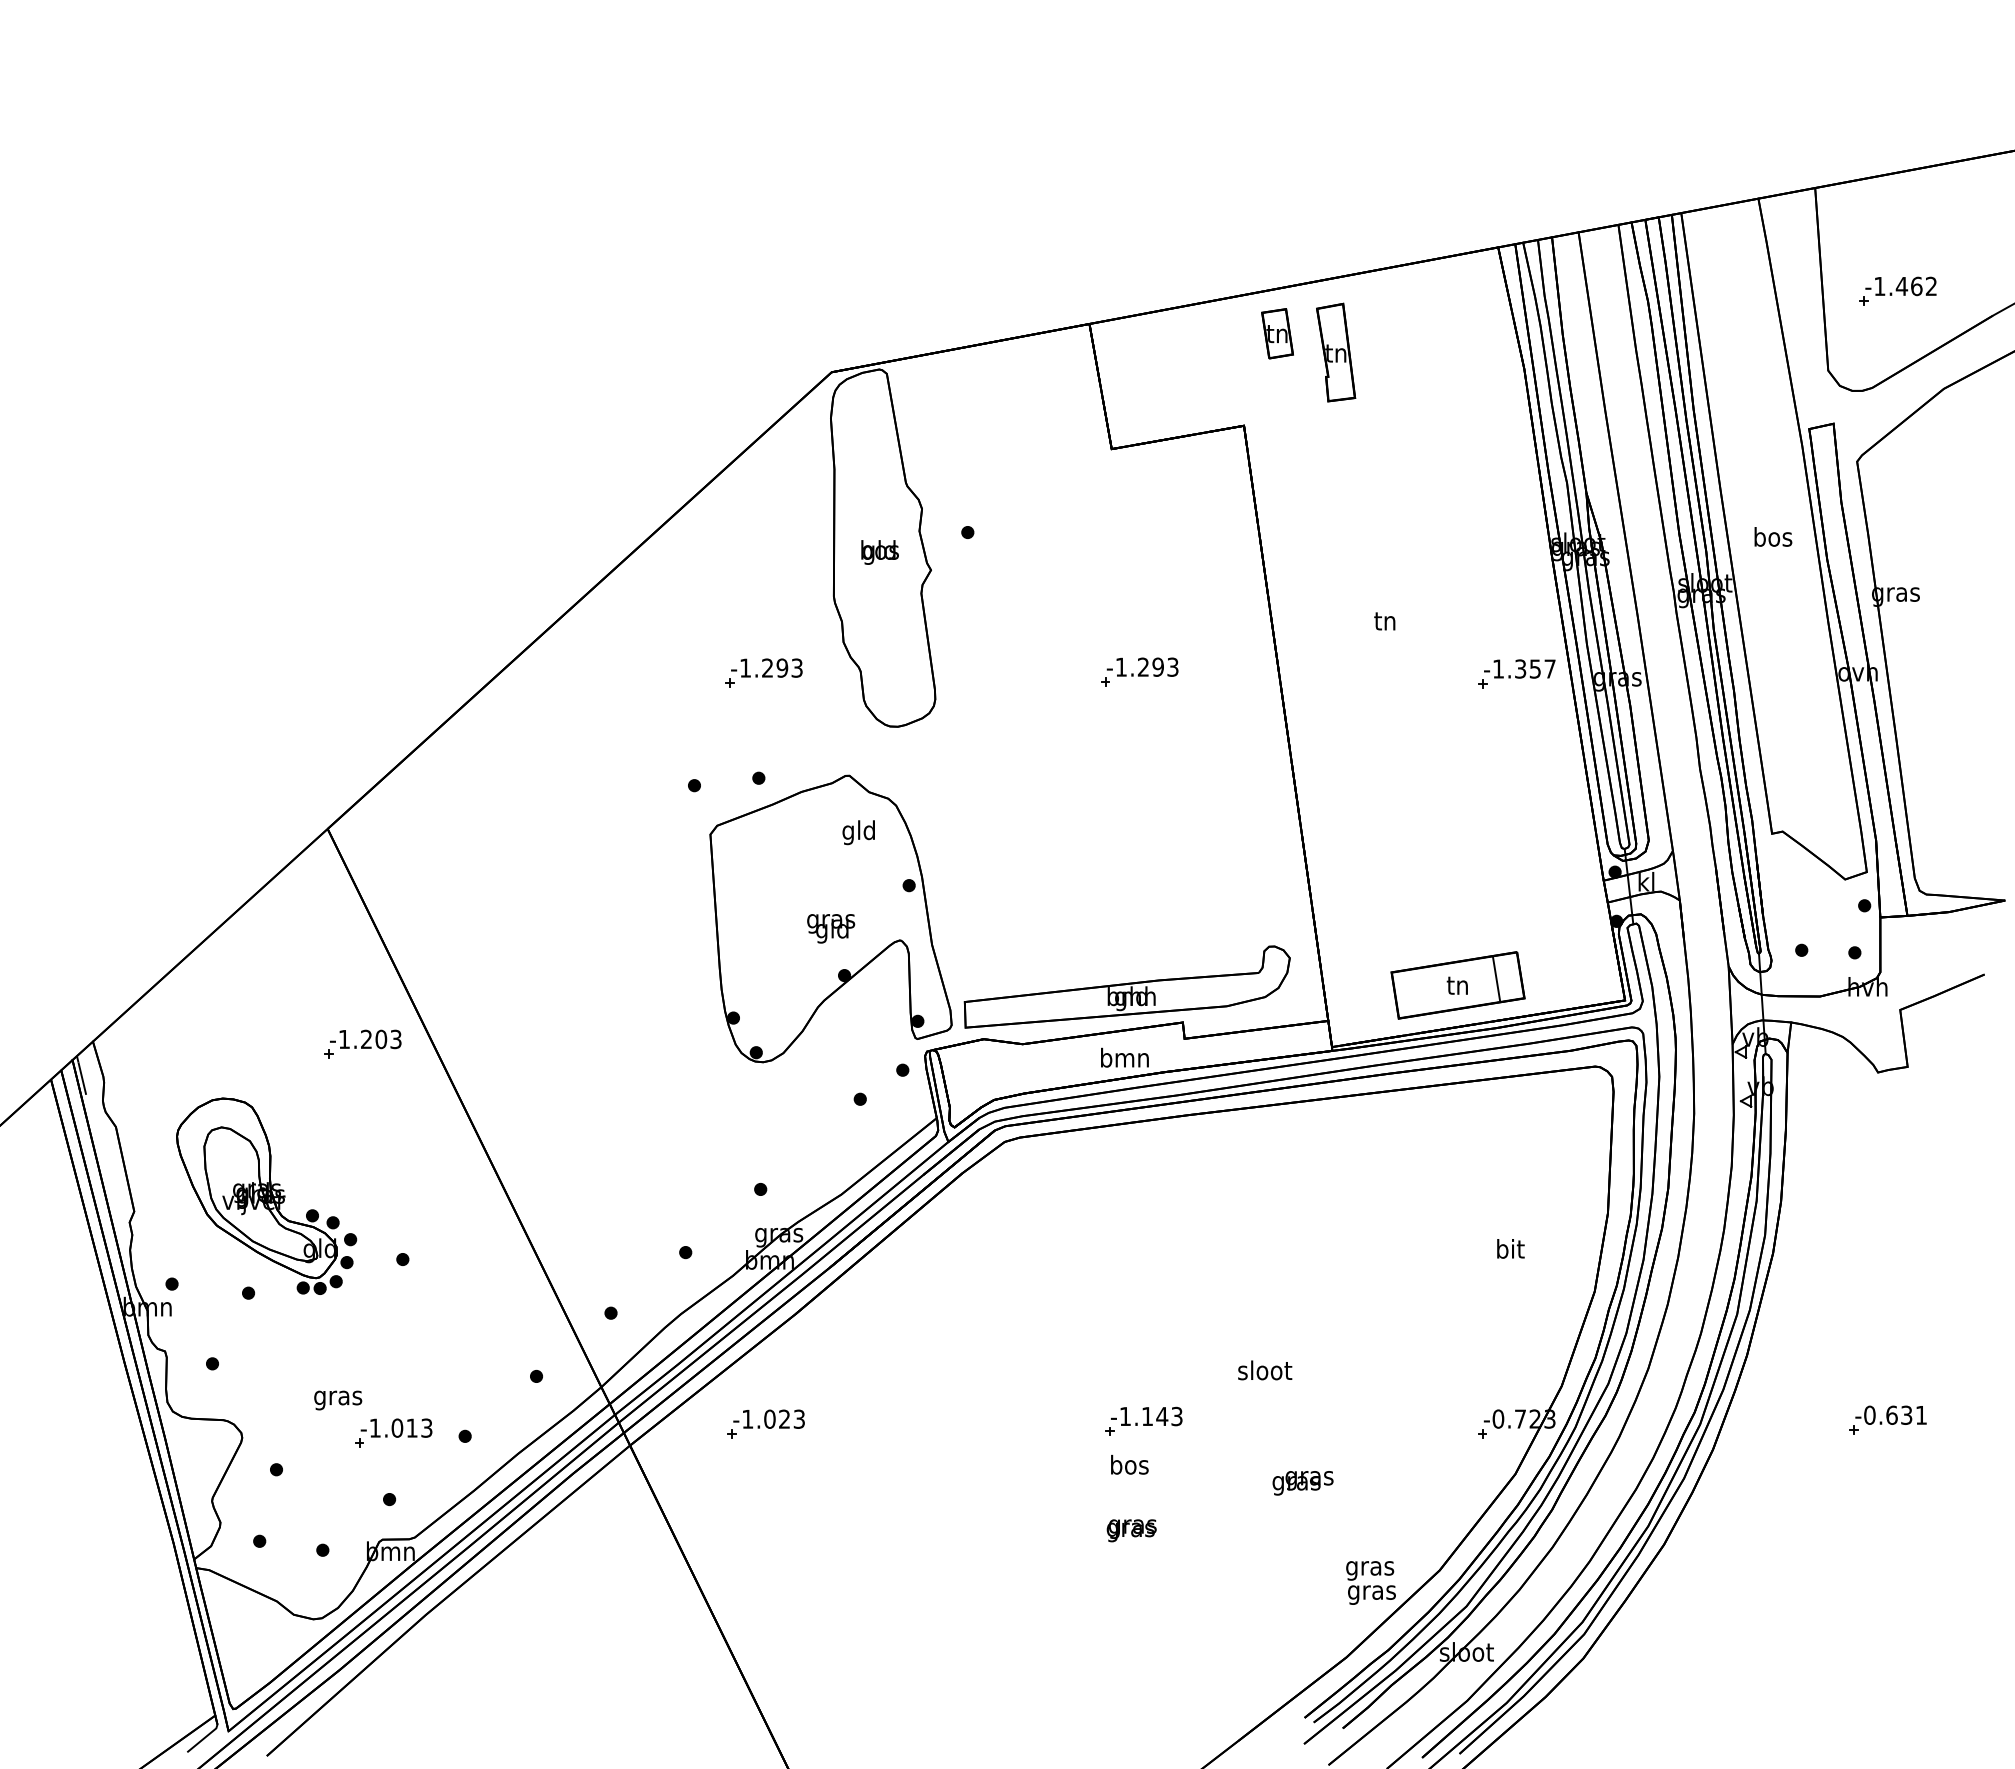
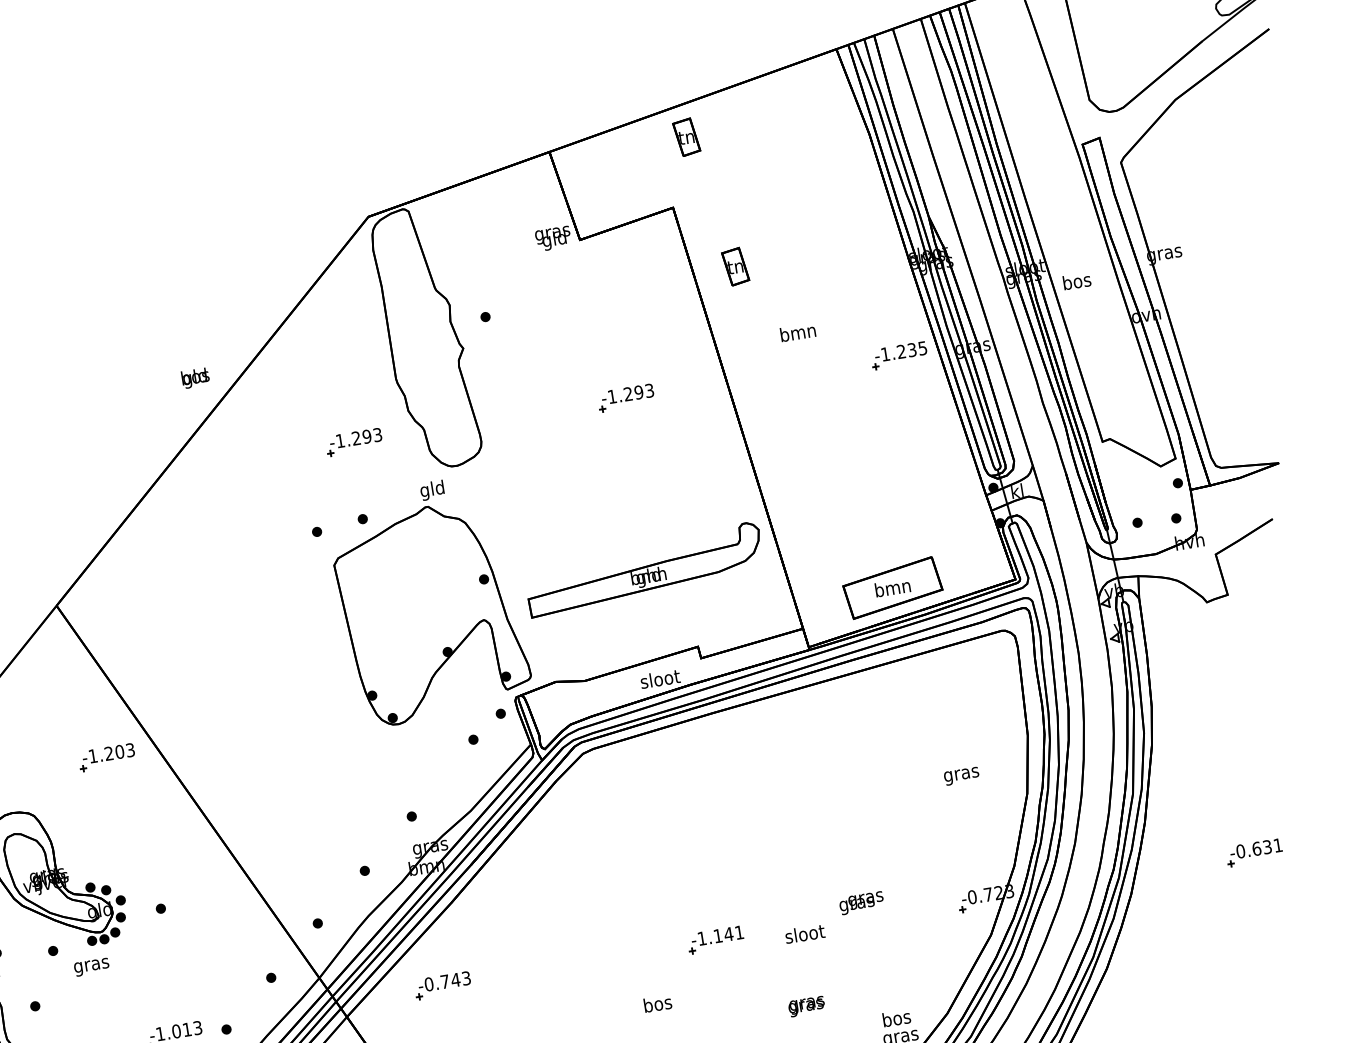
part: (1897, 290) -> (1130, 34), removed
part: (1336, 352) -> (731, 144), removed
part: (1315, 518) -> (735, 266), added
text: (1773, 536) -> (1077, 280), moved
text: (879, 552) -> (195, 378), moved
text: (1385, 620) -> (798, 332), tn -> bmn
text: (1535, 668) -> (912, 349), -1.357 -> -1.235
text: (858, 832) -> (432, 490), moved
text: (831, 928) -> (553, 238), moved
line: (1496, 978) -> (919, 578), removed
text: (1457, 985) -> (892, 588), tn -> bmn
part: (1126, 986) -> (643, 569), moved
text: (1125, 1057) -> (660, 678), bmn -> sloot
text: (1510, 1251) -> (961, 774), bit -> gras
text: (1265, 1370) -> (805, 933), moved
text: (338, 1400) -> (92, 967), moved
text: (1176, 1416) -> (739, 932), -1.143 -> -1.141
text: (766, 1418) -> (442, 981), -1.023 -> -0.743
text: (1129, 1464) -> (657, 1003), moved
text: (1302, 1483) -> (861, 903), moved
text: (1131, 1530) -> (806, 1006), moved
text: (1370, 1568) -> (897, 1020), gras -> bos

